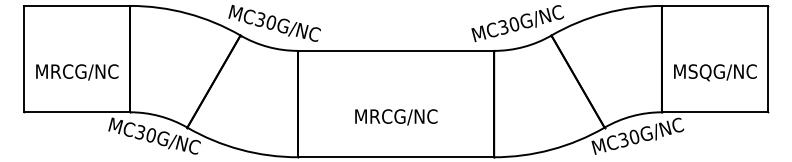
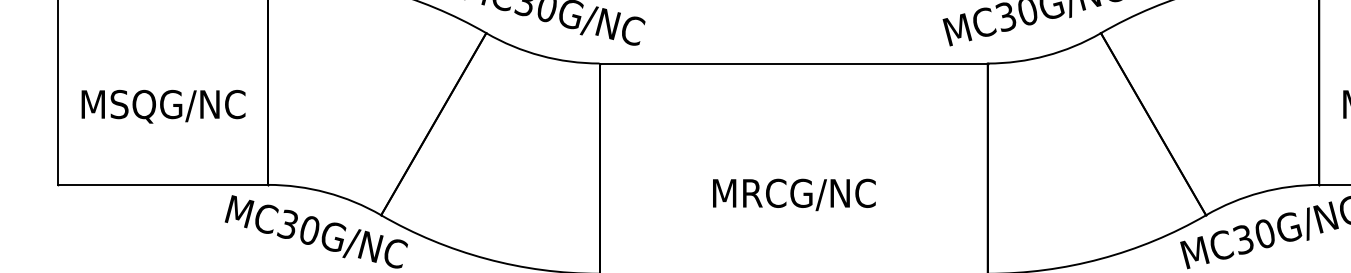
text: (76, 72) -> (161, 106), MRCG/NC -> MSQG/NC

